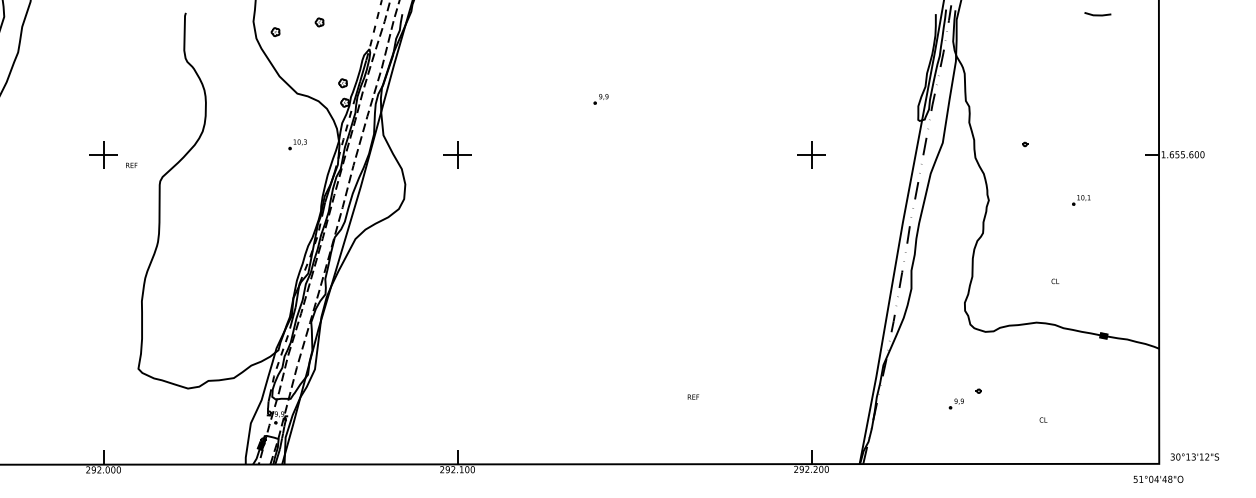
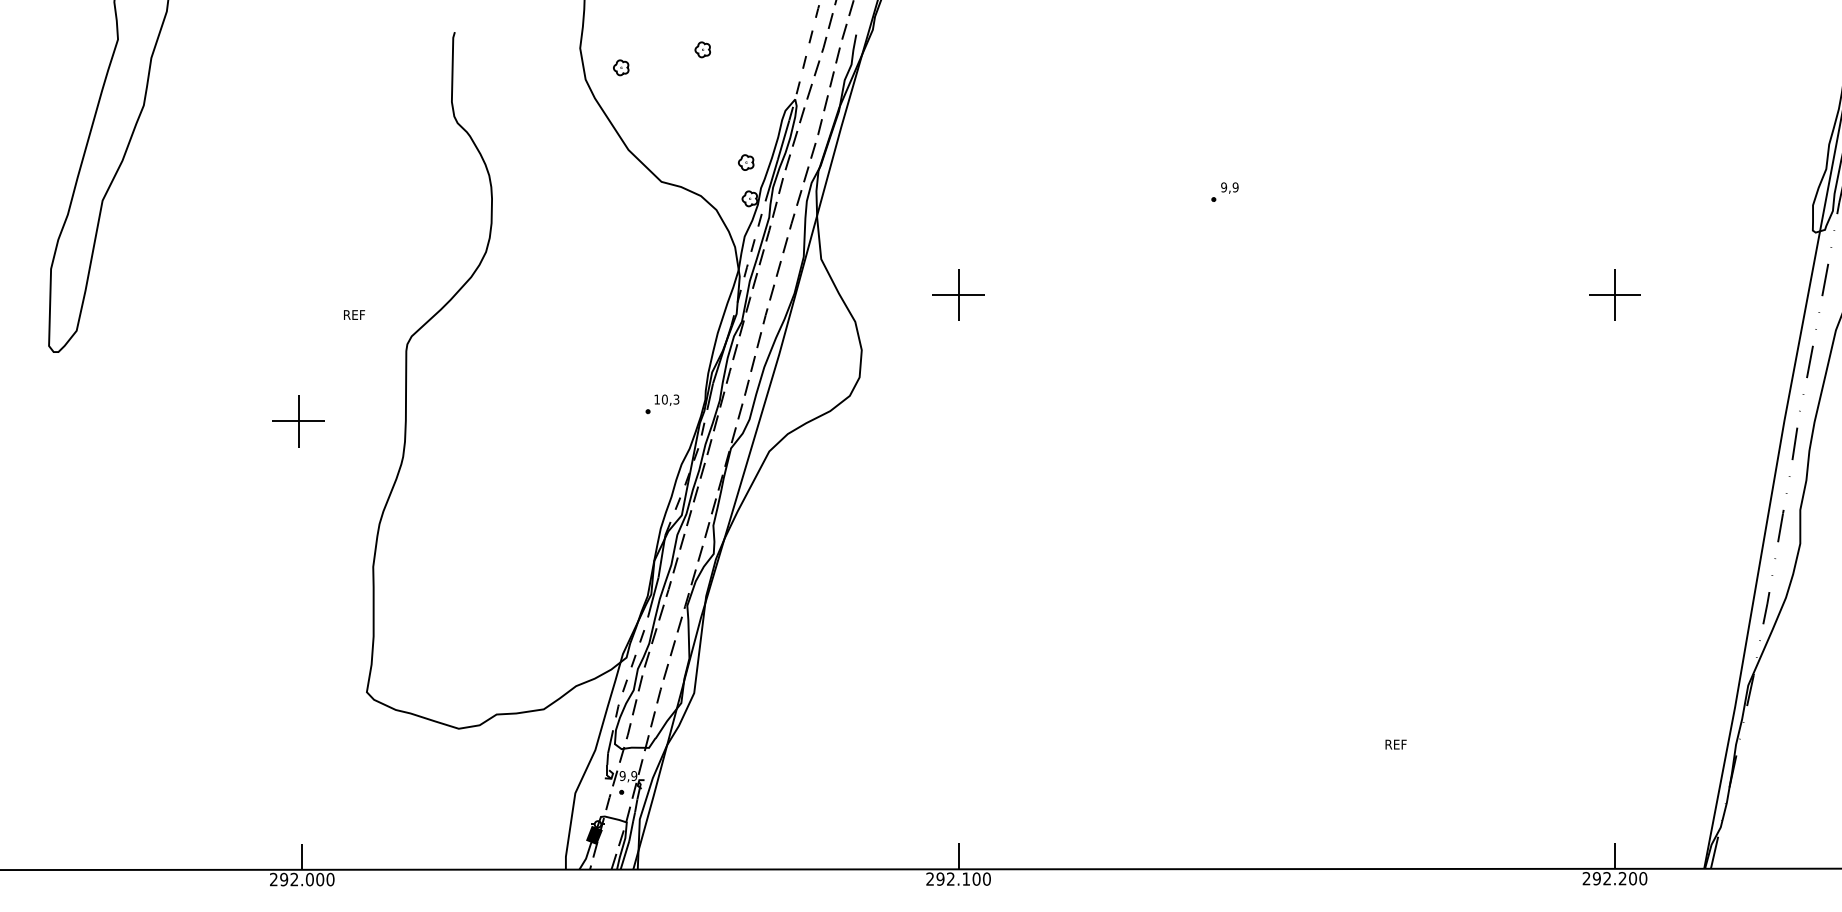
part: (297, 144) -> (661, 404), moved
part: (103, 154) -> (298, 420), moved

